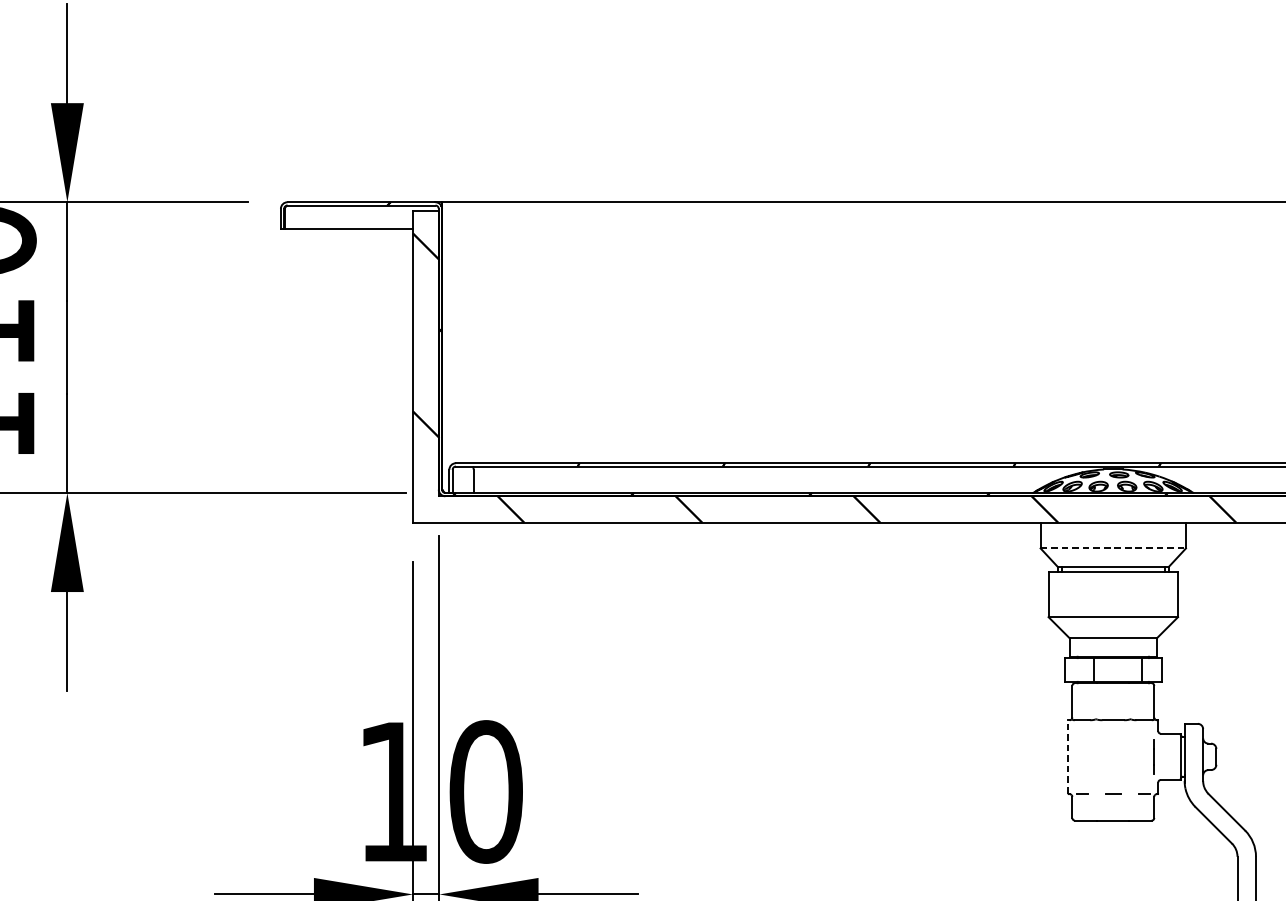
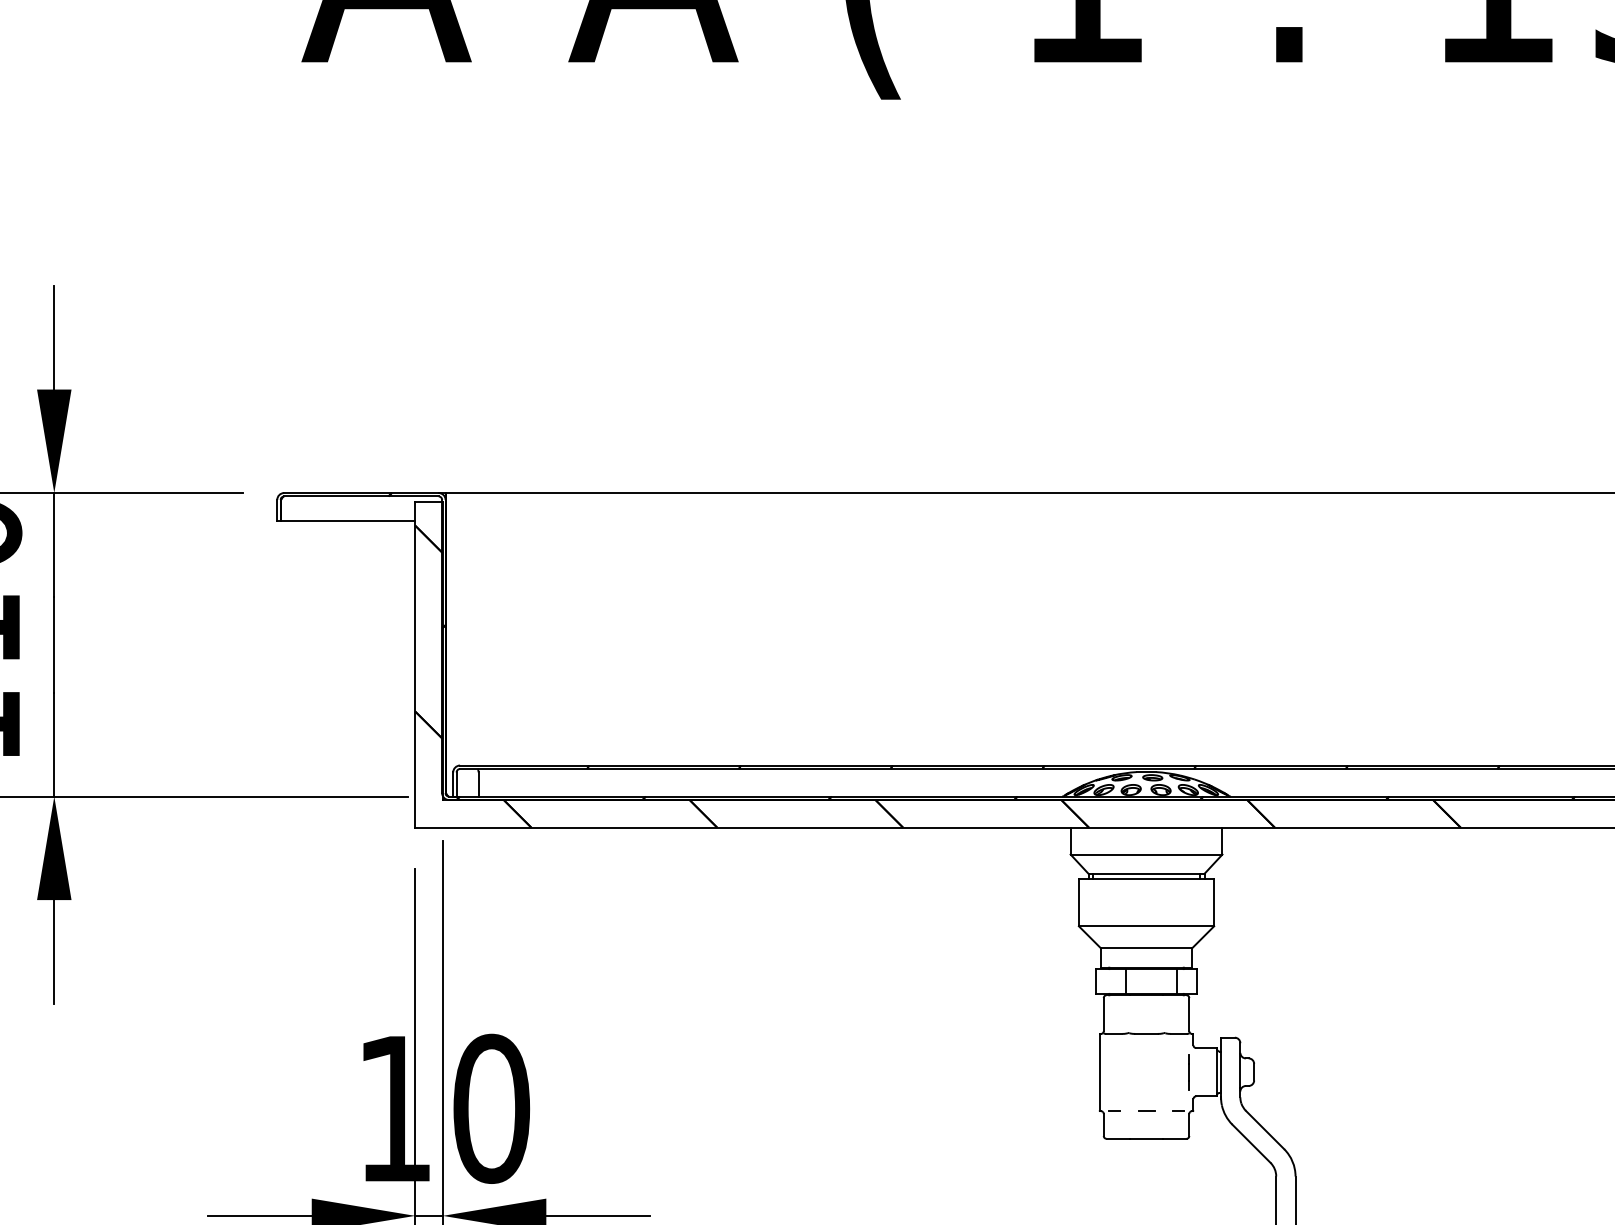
line: (1113, 548) -> (1146, 854), dashed -> solid
line: (1068, 756) -> (1099, 1071), dashed -> solid

